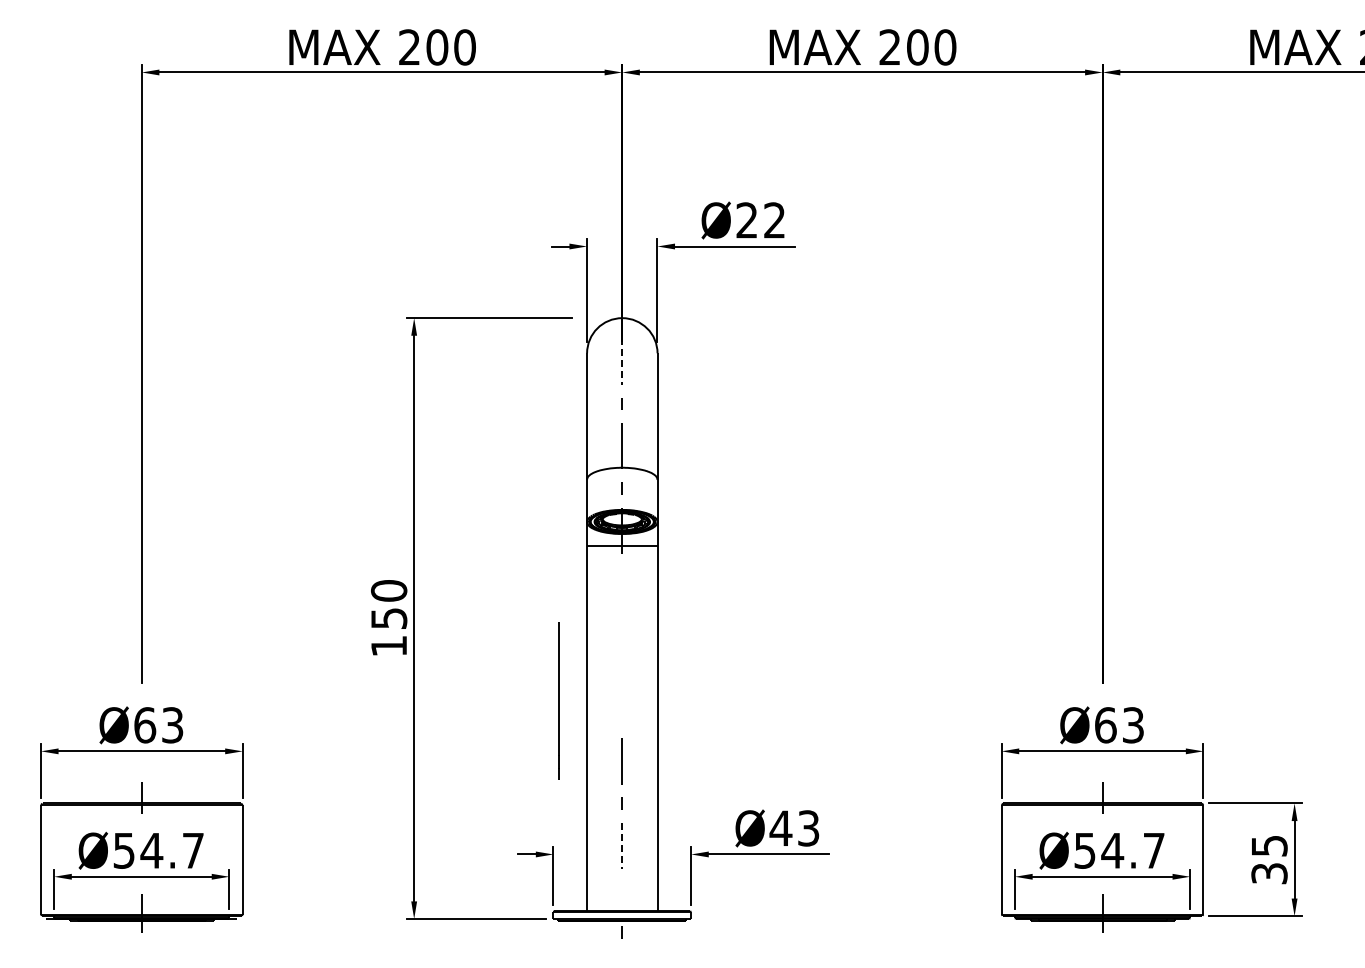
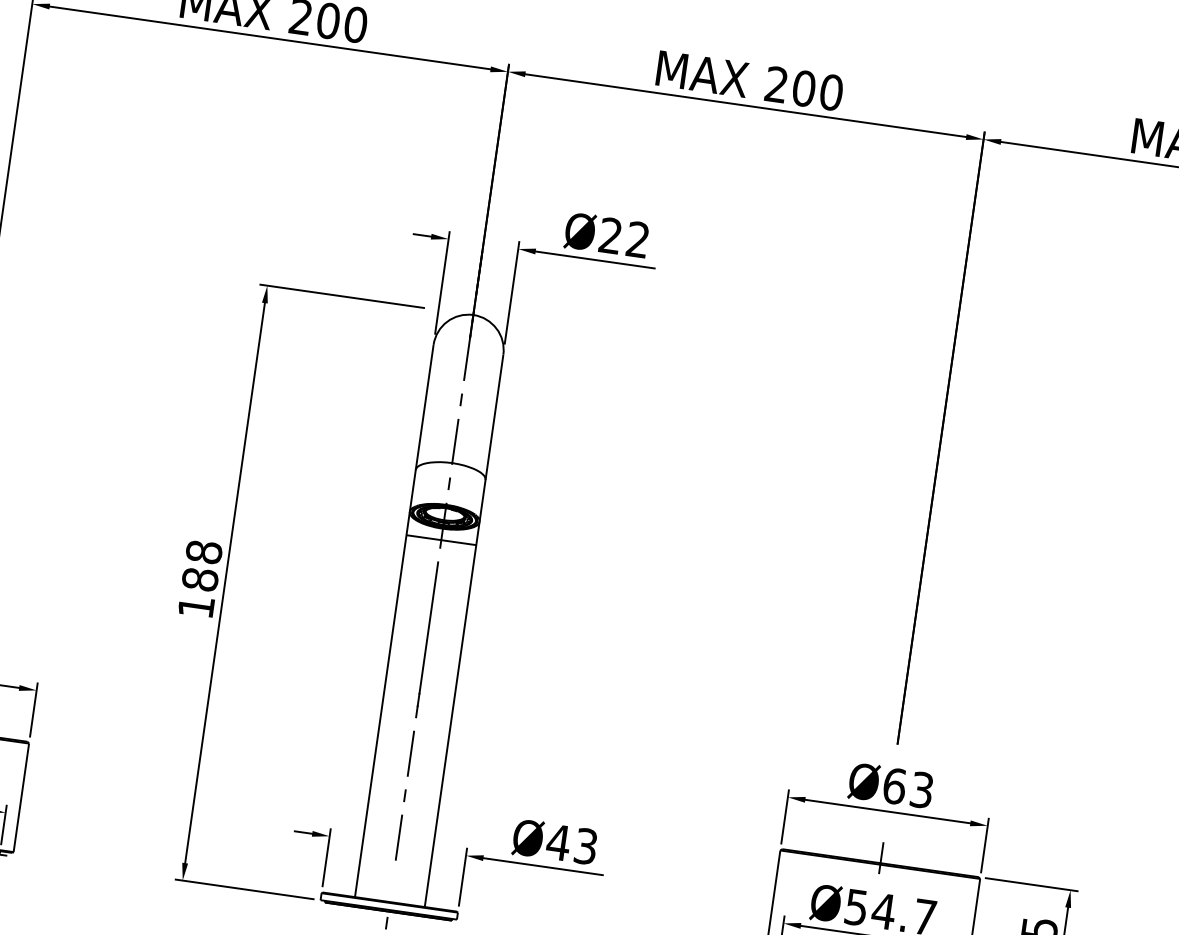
line: (622, 362) -> (467, 358), dashed -> solid
text: (389, 604) -> (202, 565), 150 -> 188
line: (558, 700) -> (426, 639), moved
line: (622, 846) -> (399, 838), dashed -> solid

